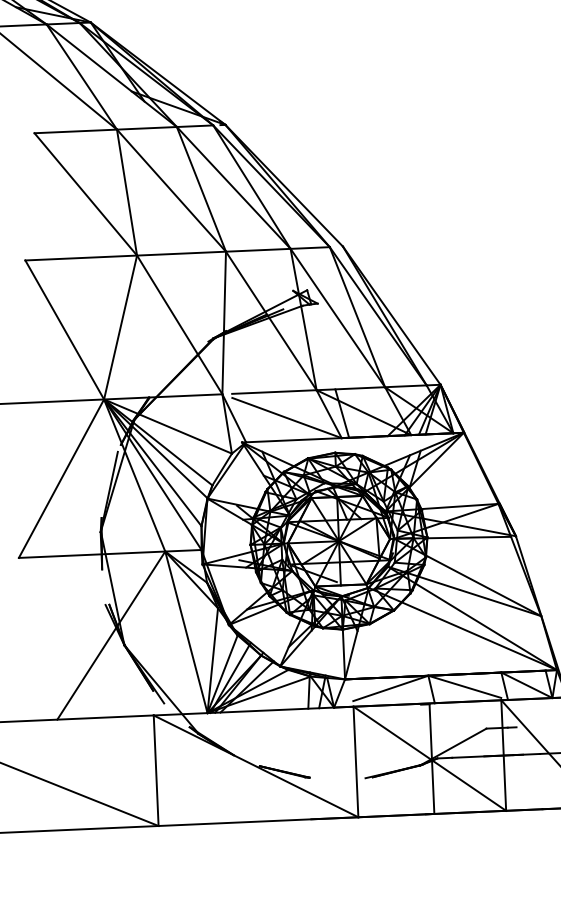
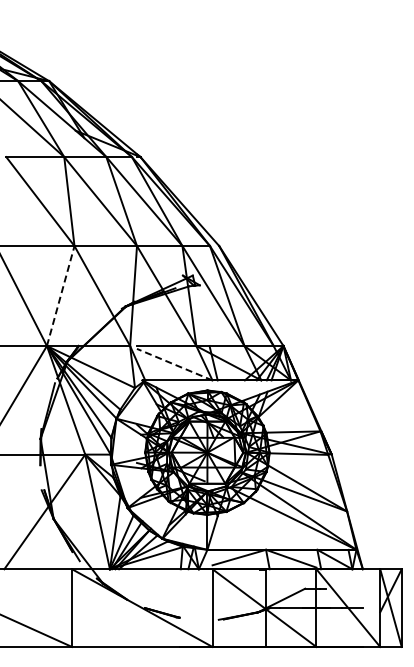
line: (120, 328) -> (60, 296), solid -> dashed
line: (286, 417) -> (174, 364), solid -> dashed

